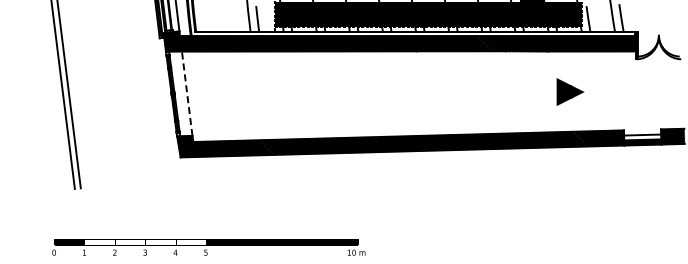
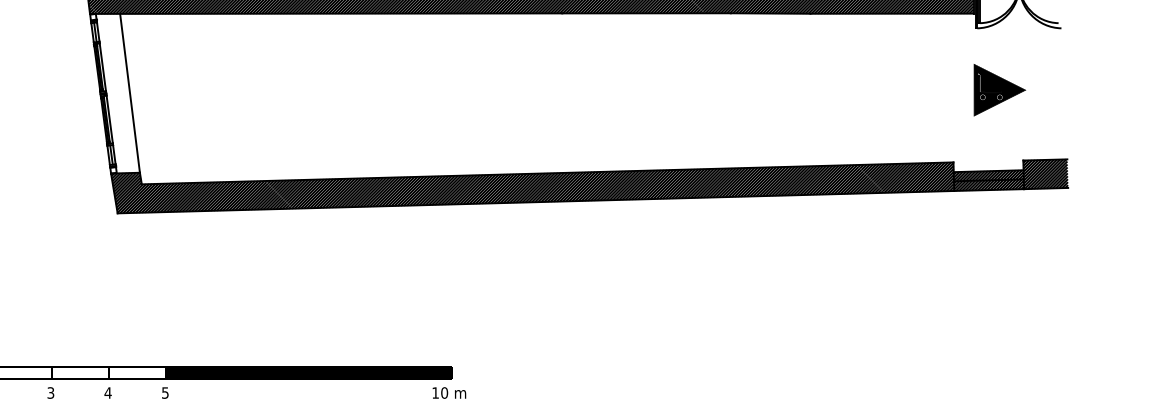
part: (570, 91) -> (999, 89), moved
line: (187, 93) -> (130, 92), dashed -> solid
hatch: (642, 137) -> (988, 175), added

